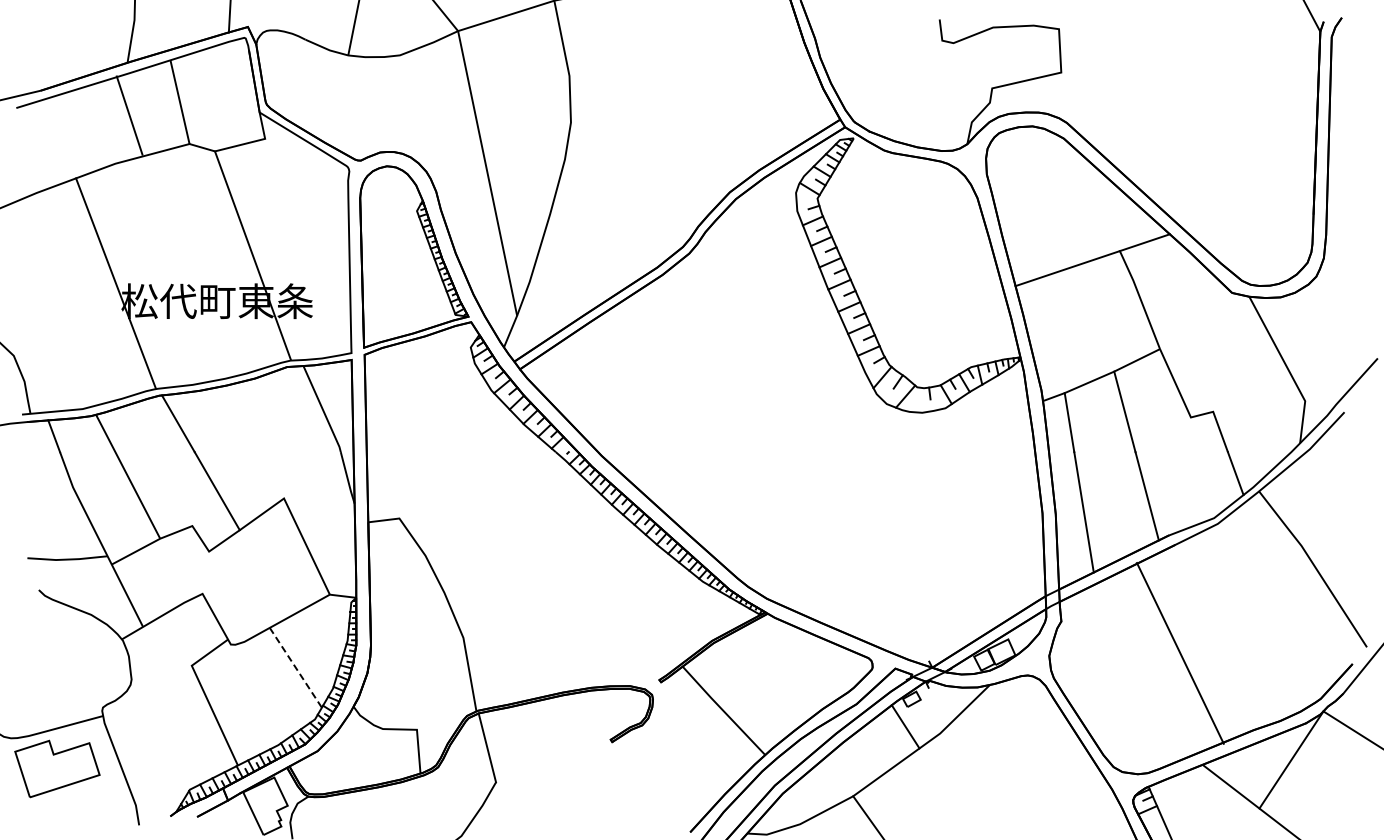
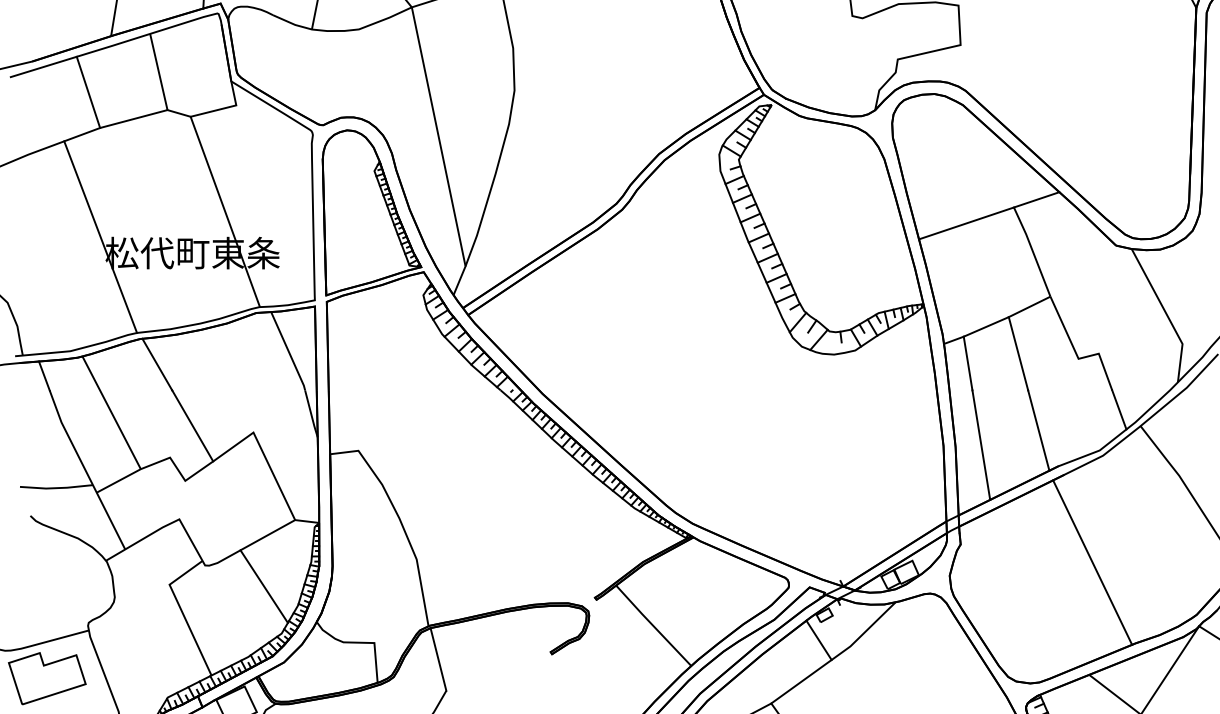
line: (129, 115) -> (88, 92), moved
line: (1179, 653) -> (1091, 562), moved
line: (295, 667) -> (263, 586), dashed -> solid

